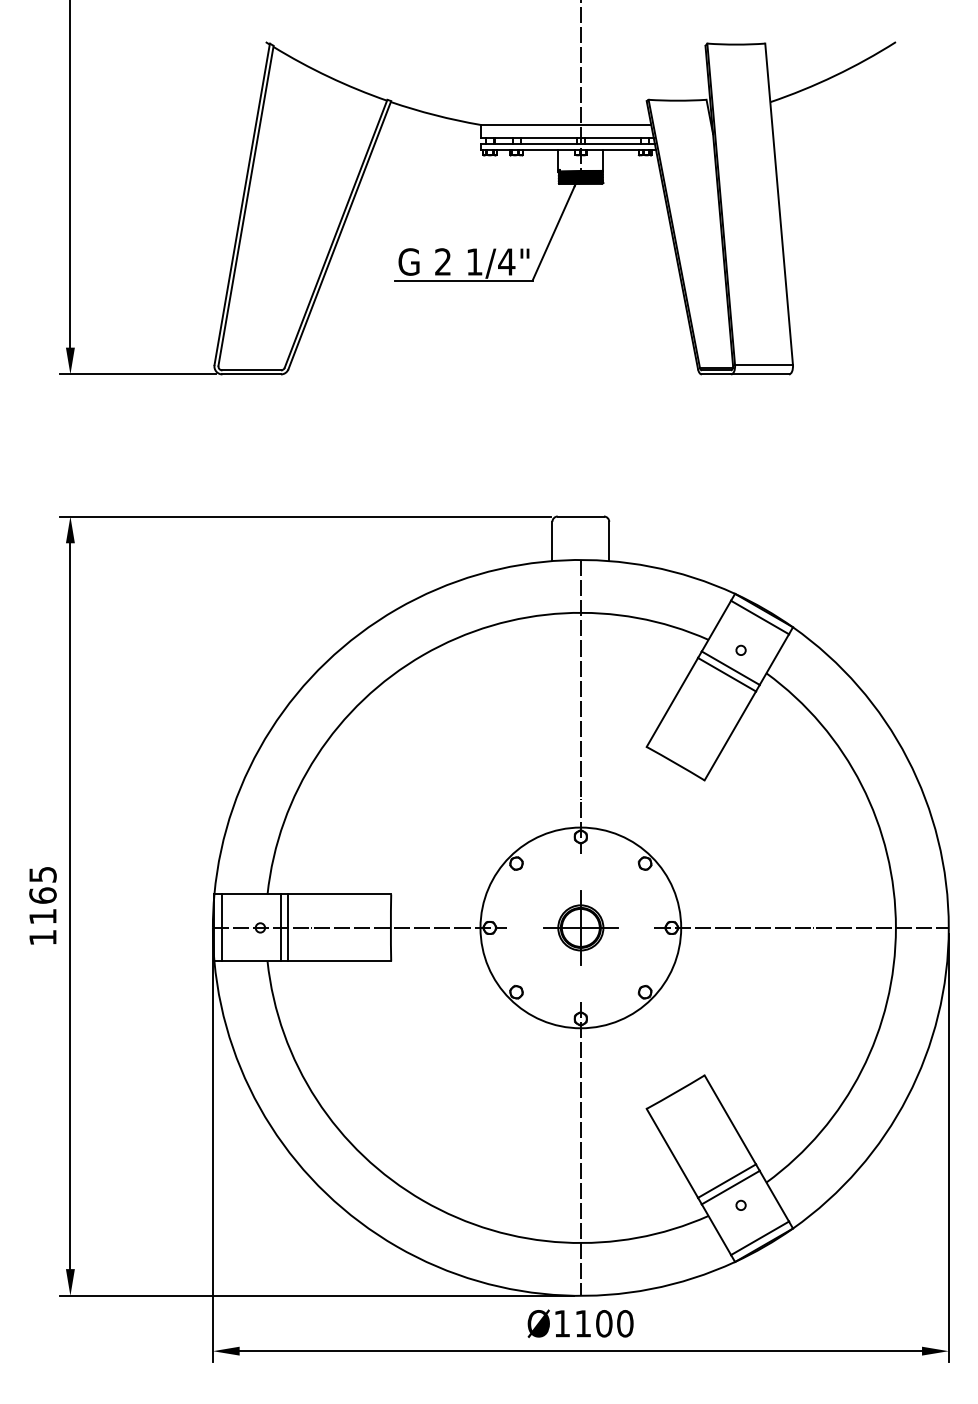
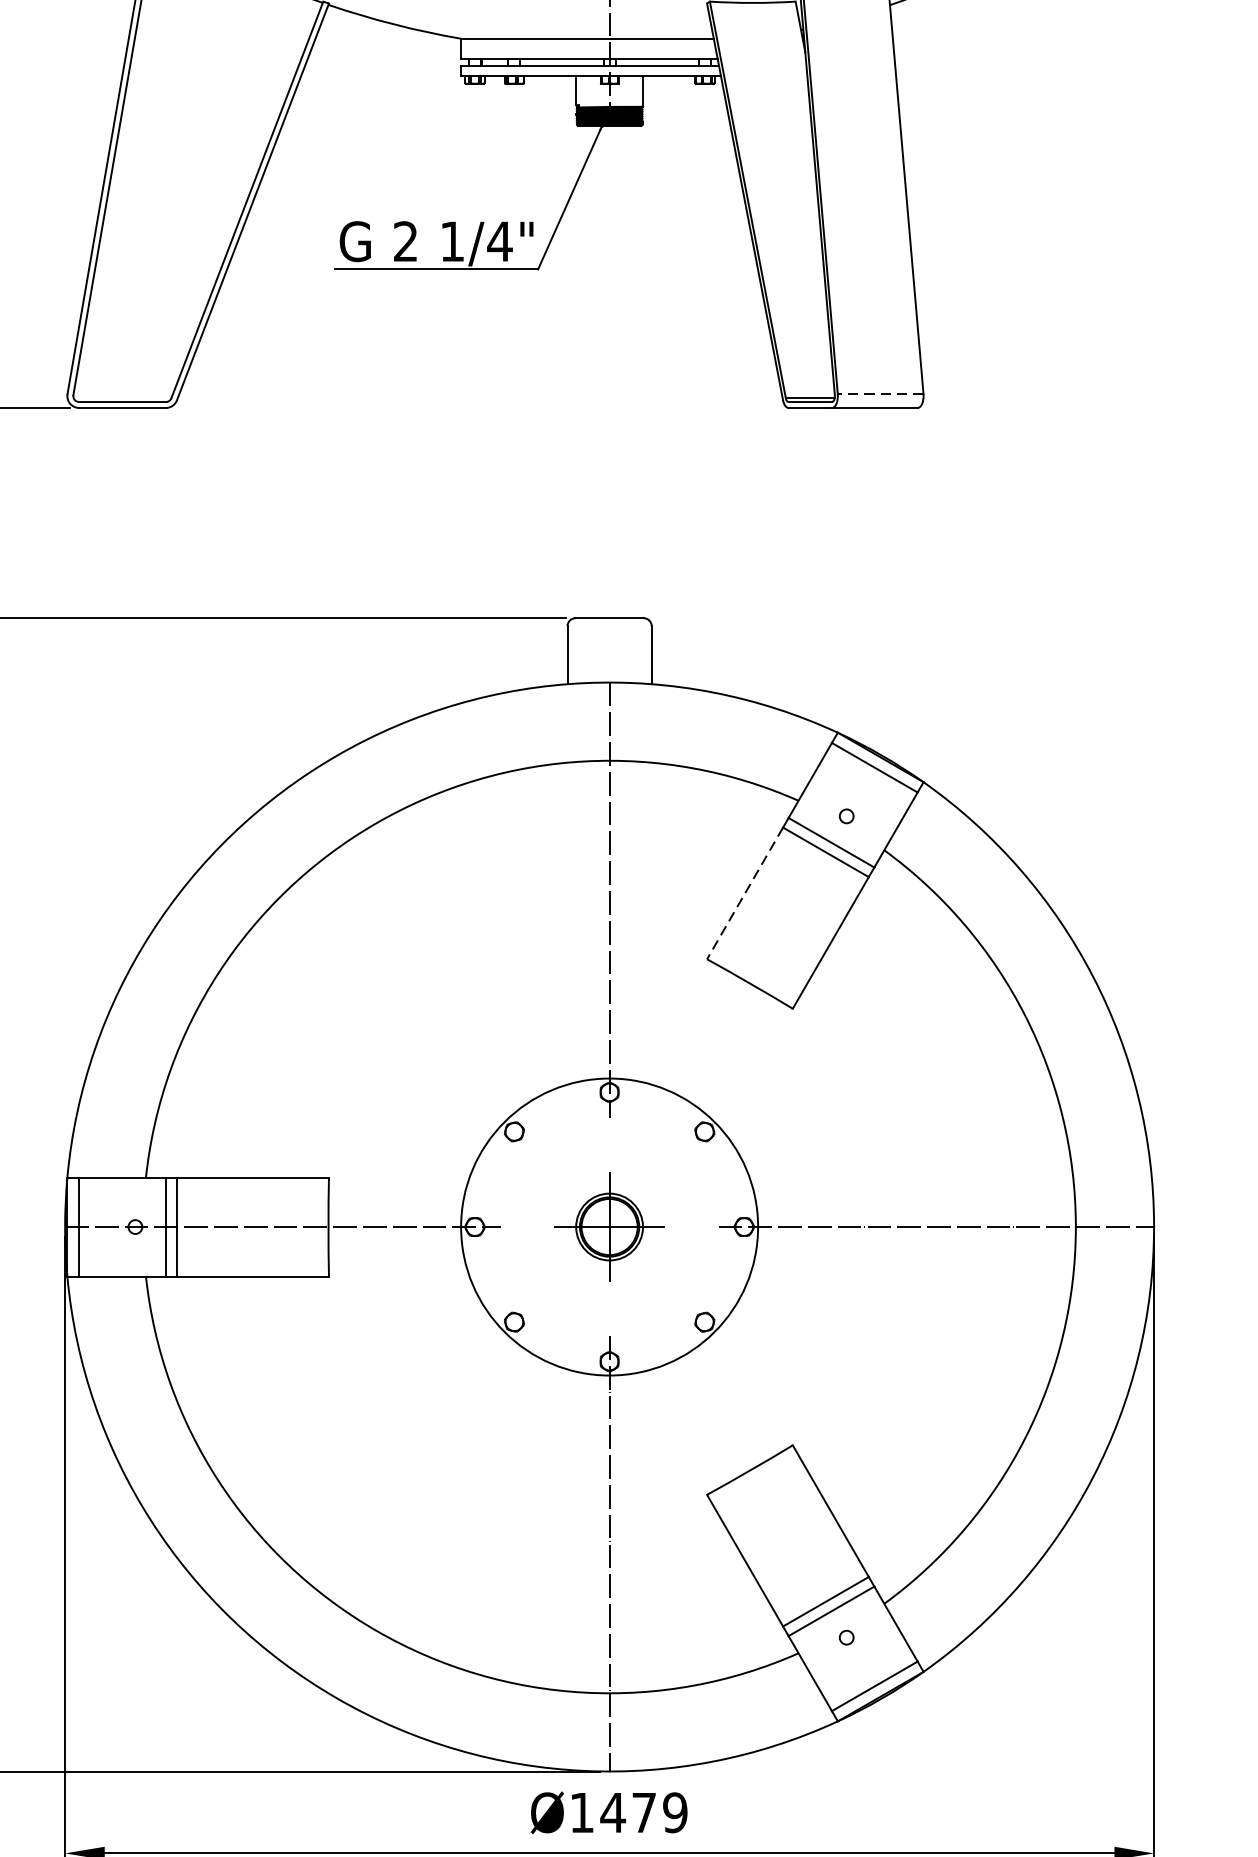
line: (764, 365) -> (881, 394), solid -> dashed
line: (672, 702) -> (745, 893), solid -> dashed
text: (603, 1323) -> (643, 1812), Ø1100 -> Ø1479

